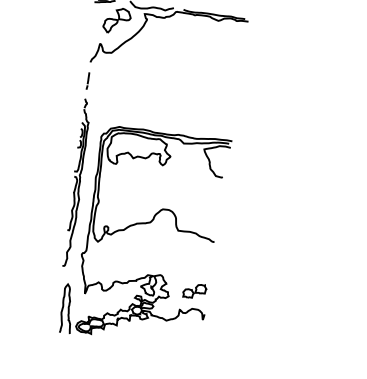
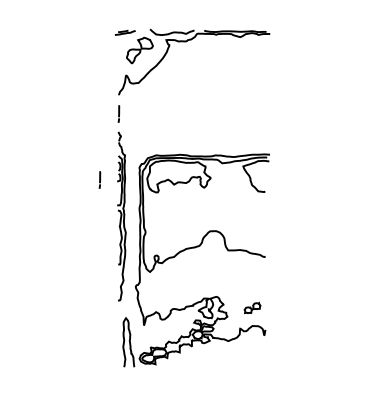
line: (60, 143) -> (99, 179), added
part: (194, 290) -> (252, 307), size x0.7

